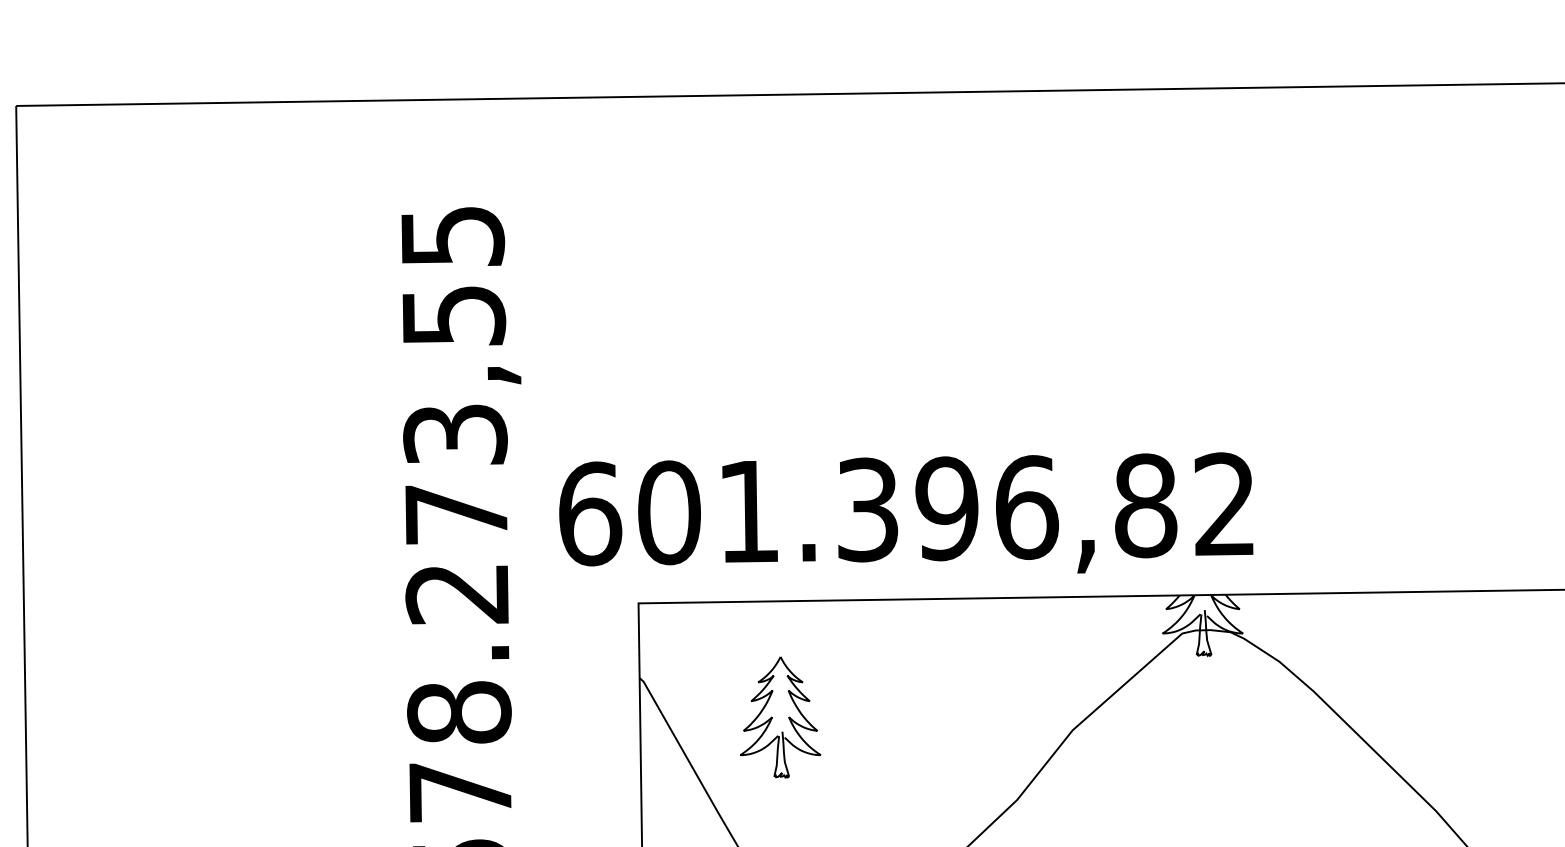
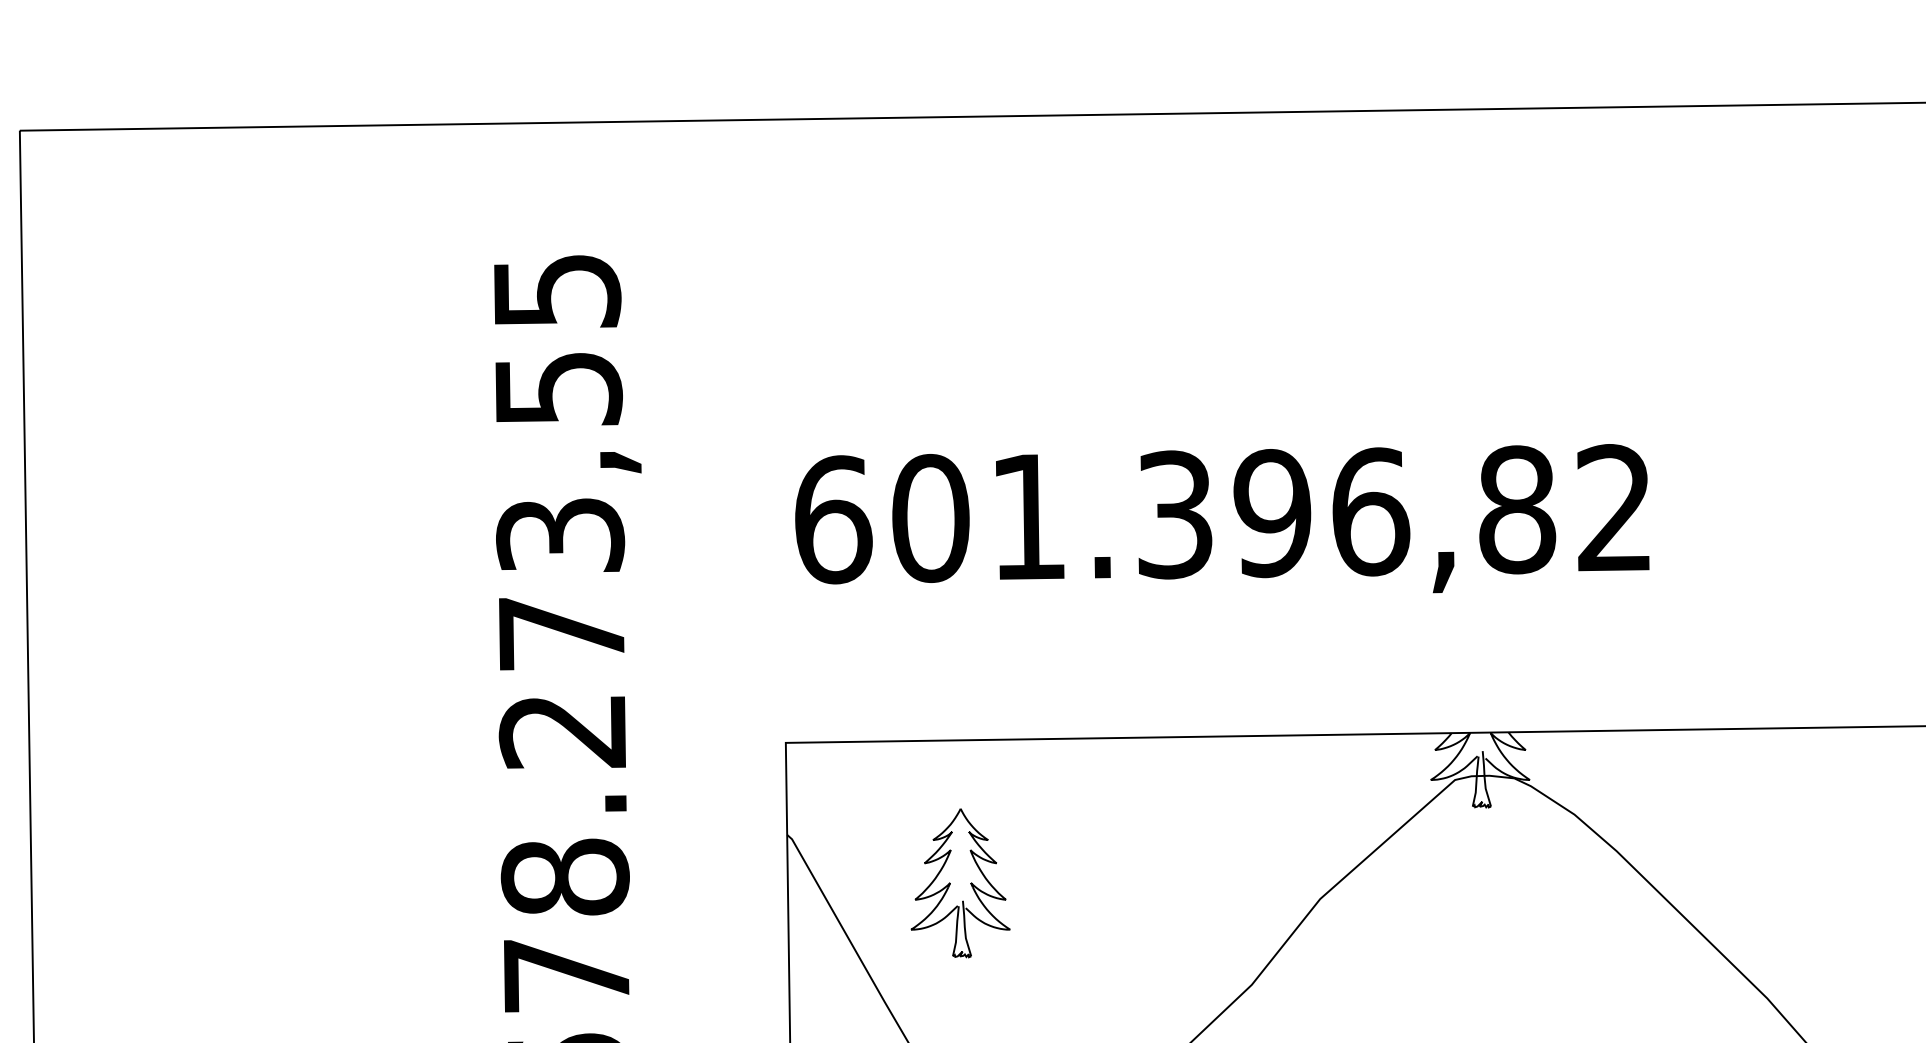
text: (906, 512) -> (1222, 518), moved

